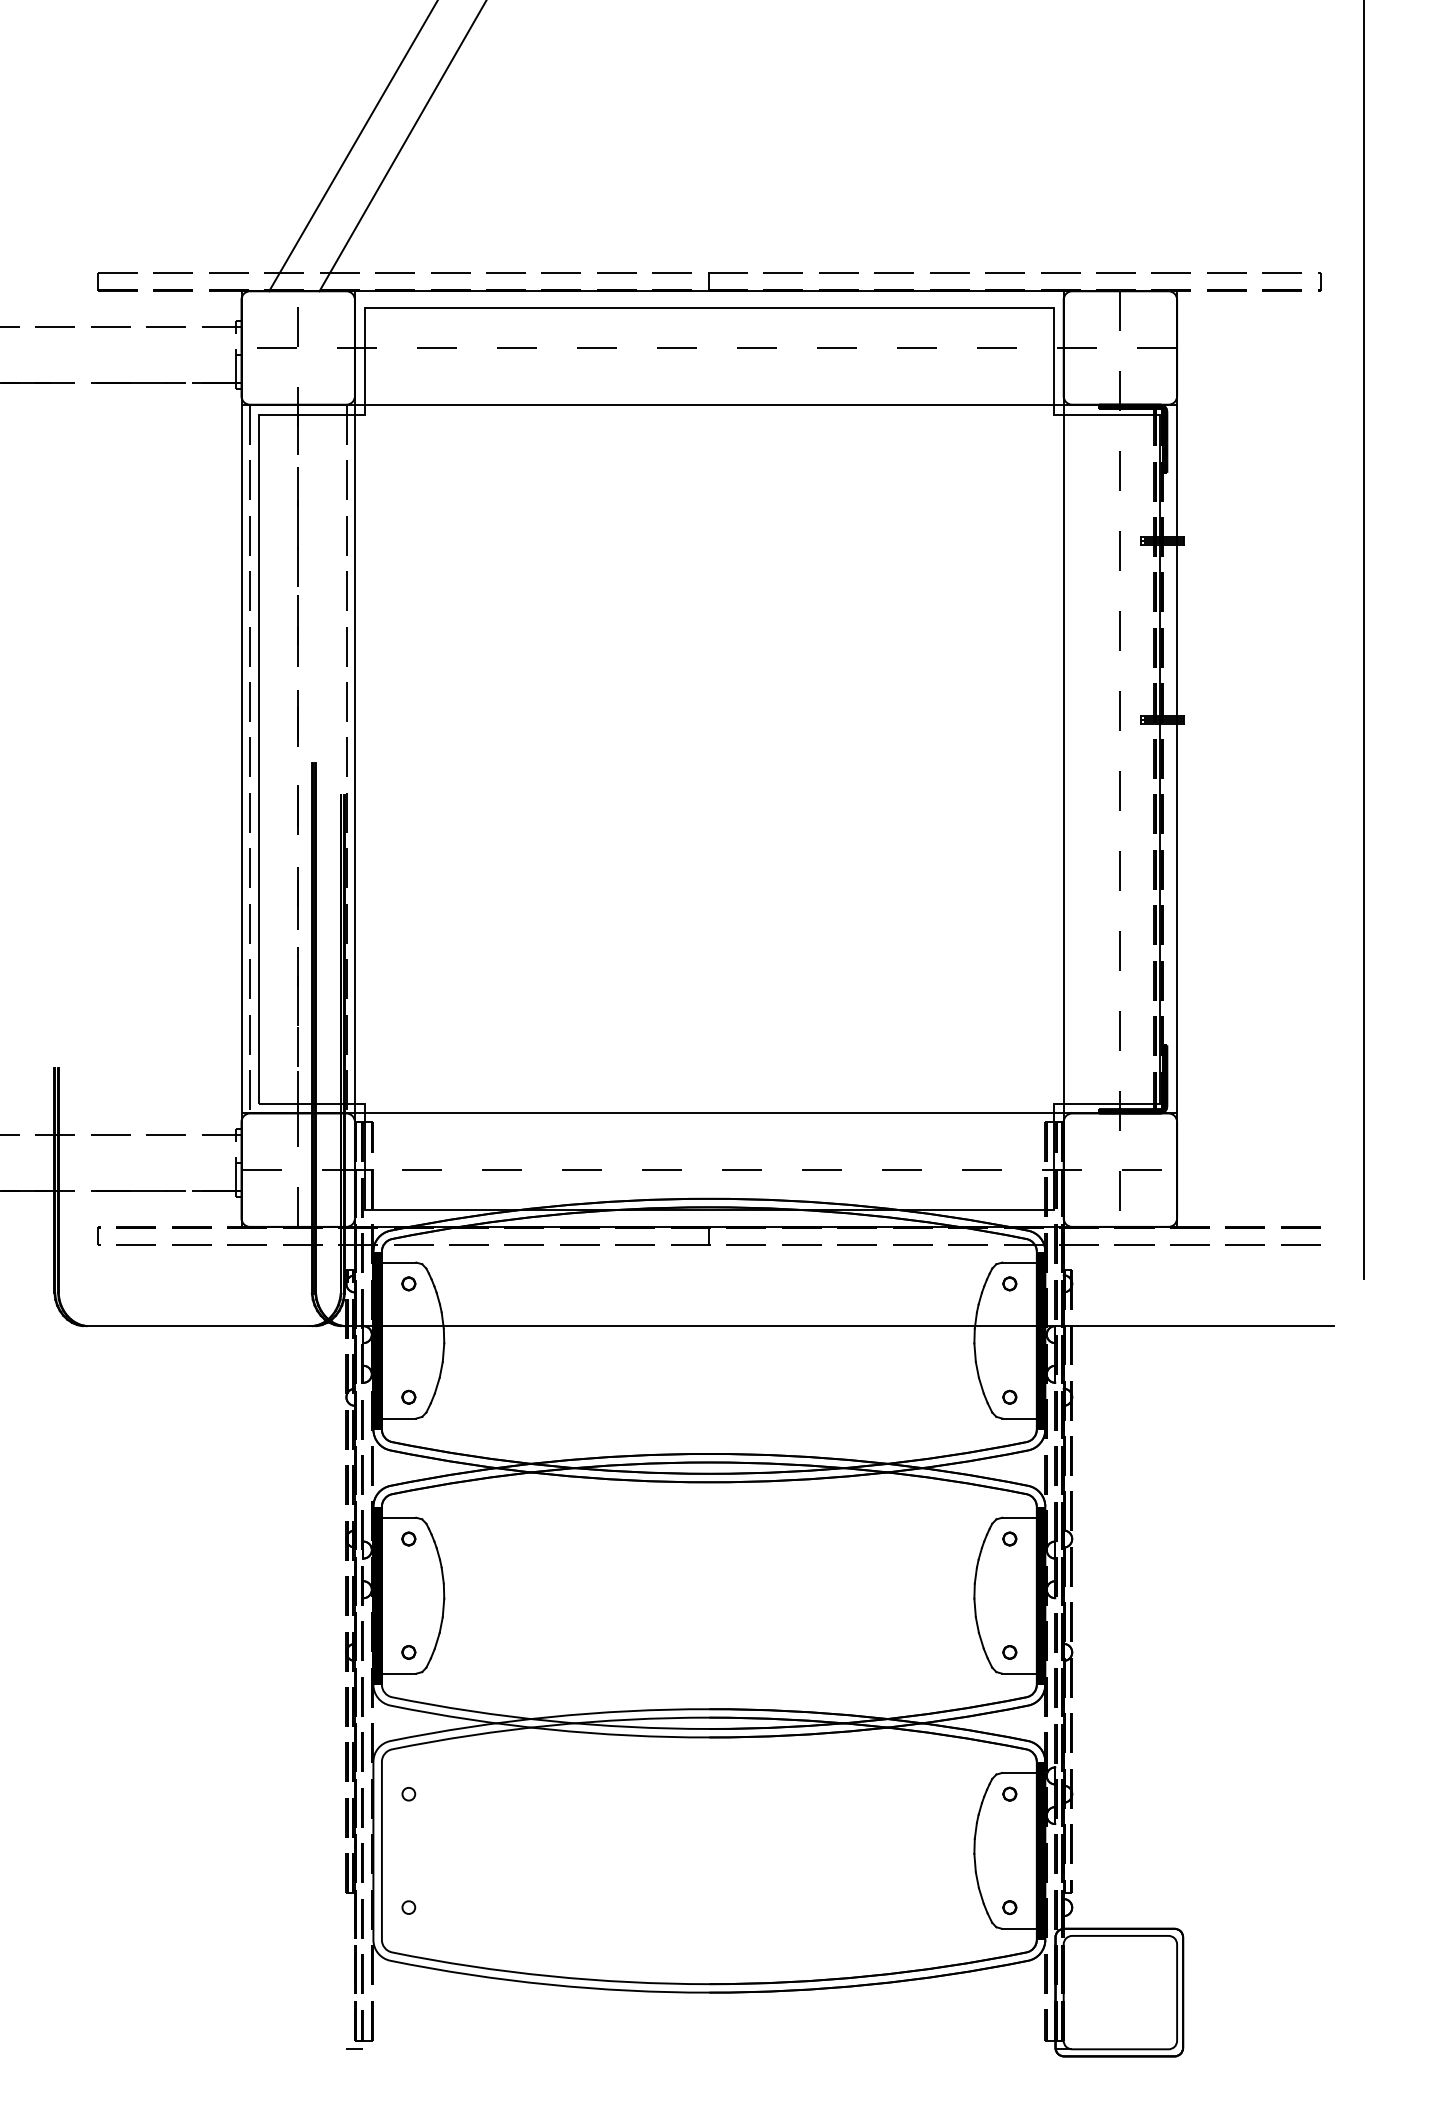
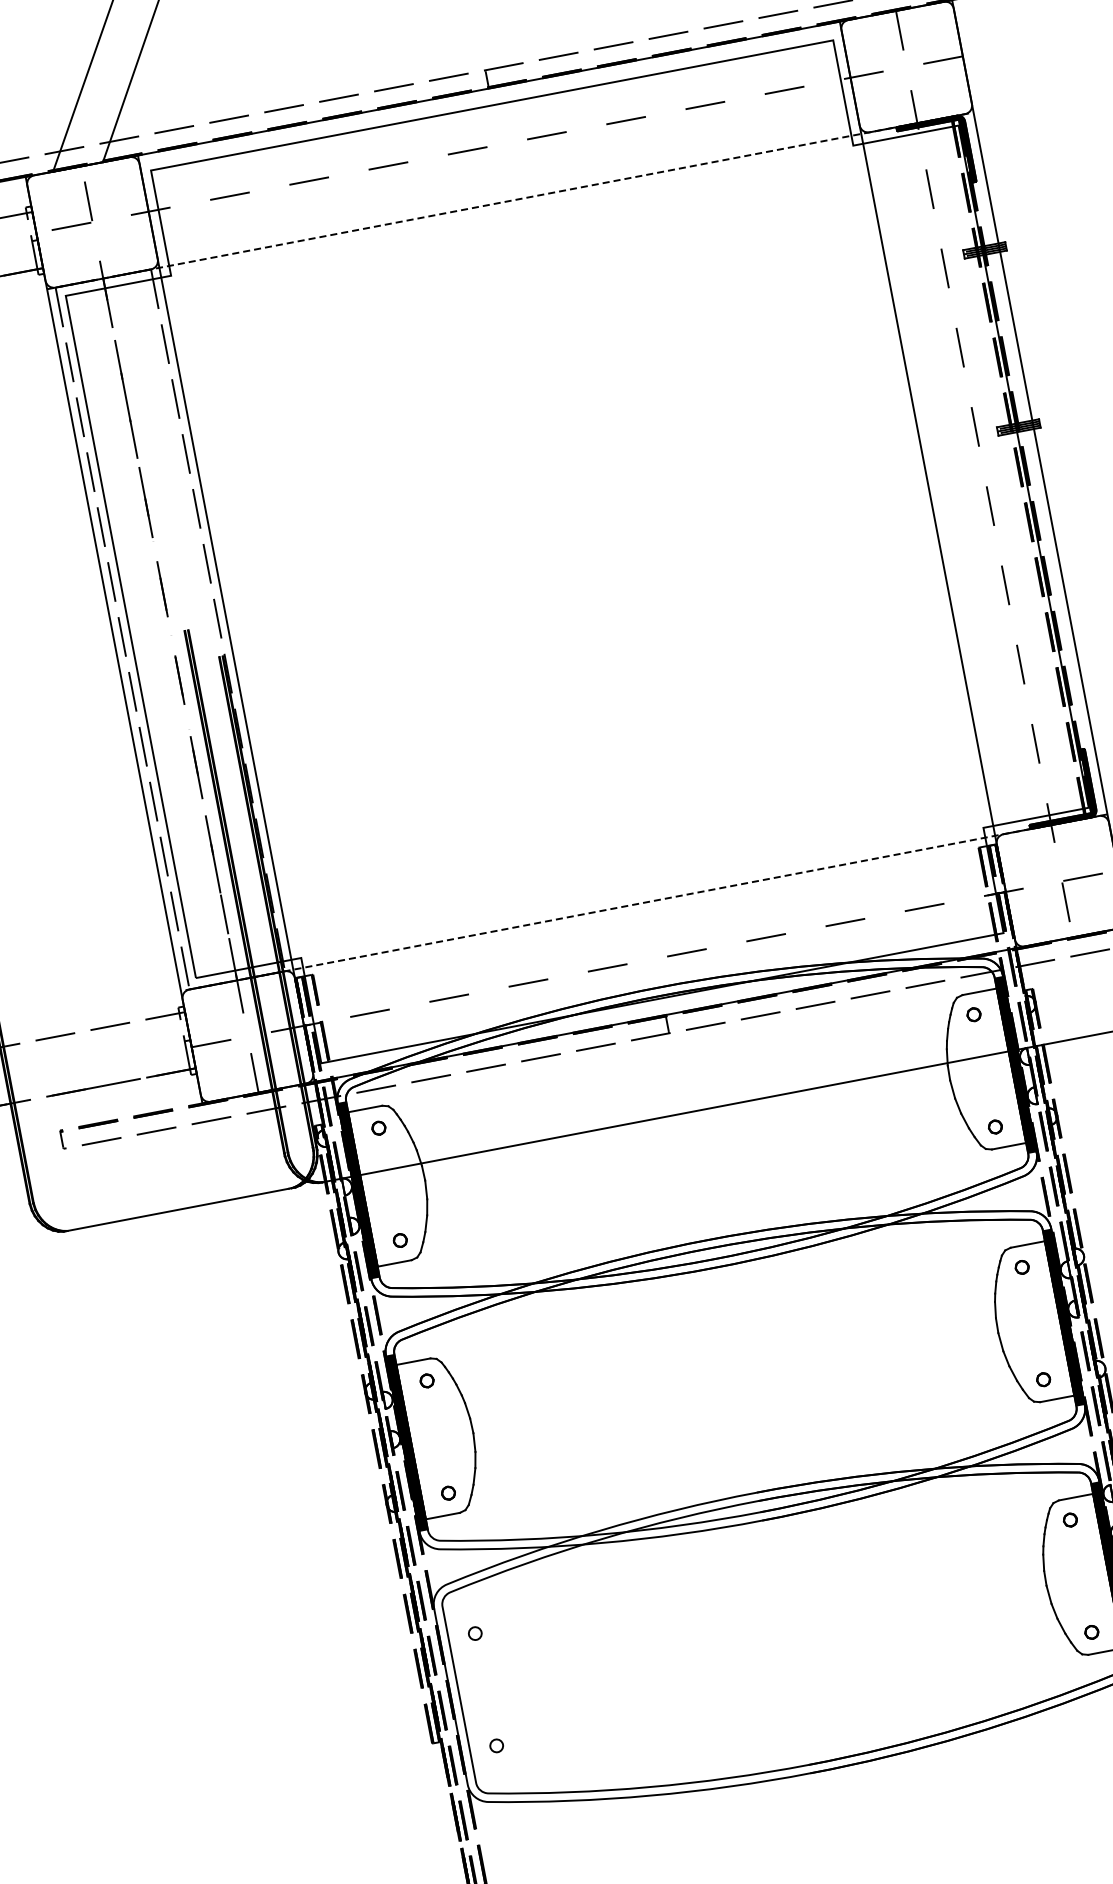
line: (709, 404) -> (510, 200), solid -> dashed
line: (709, 1113) -> (644, 902), solid -> dashed

